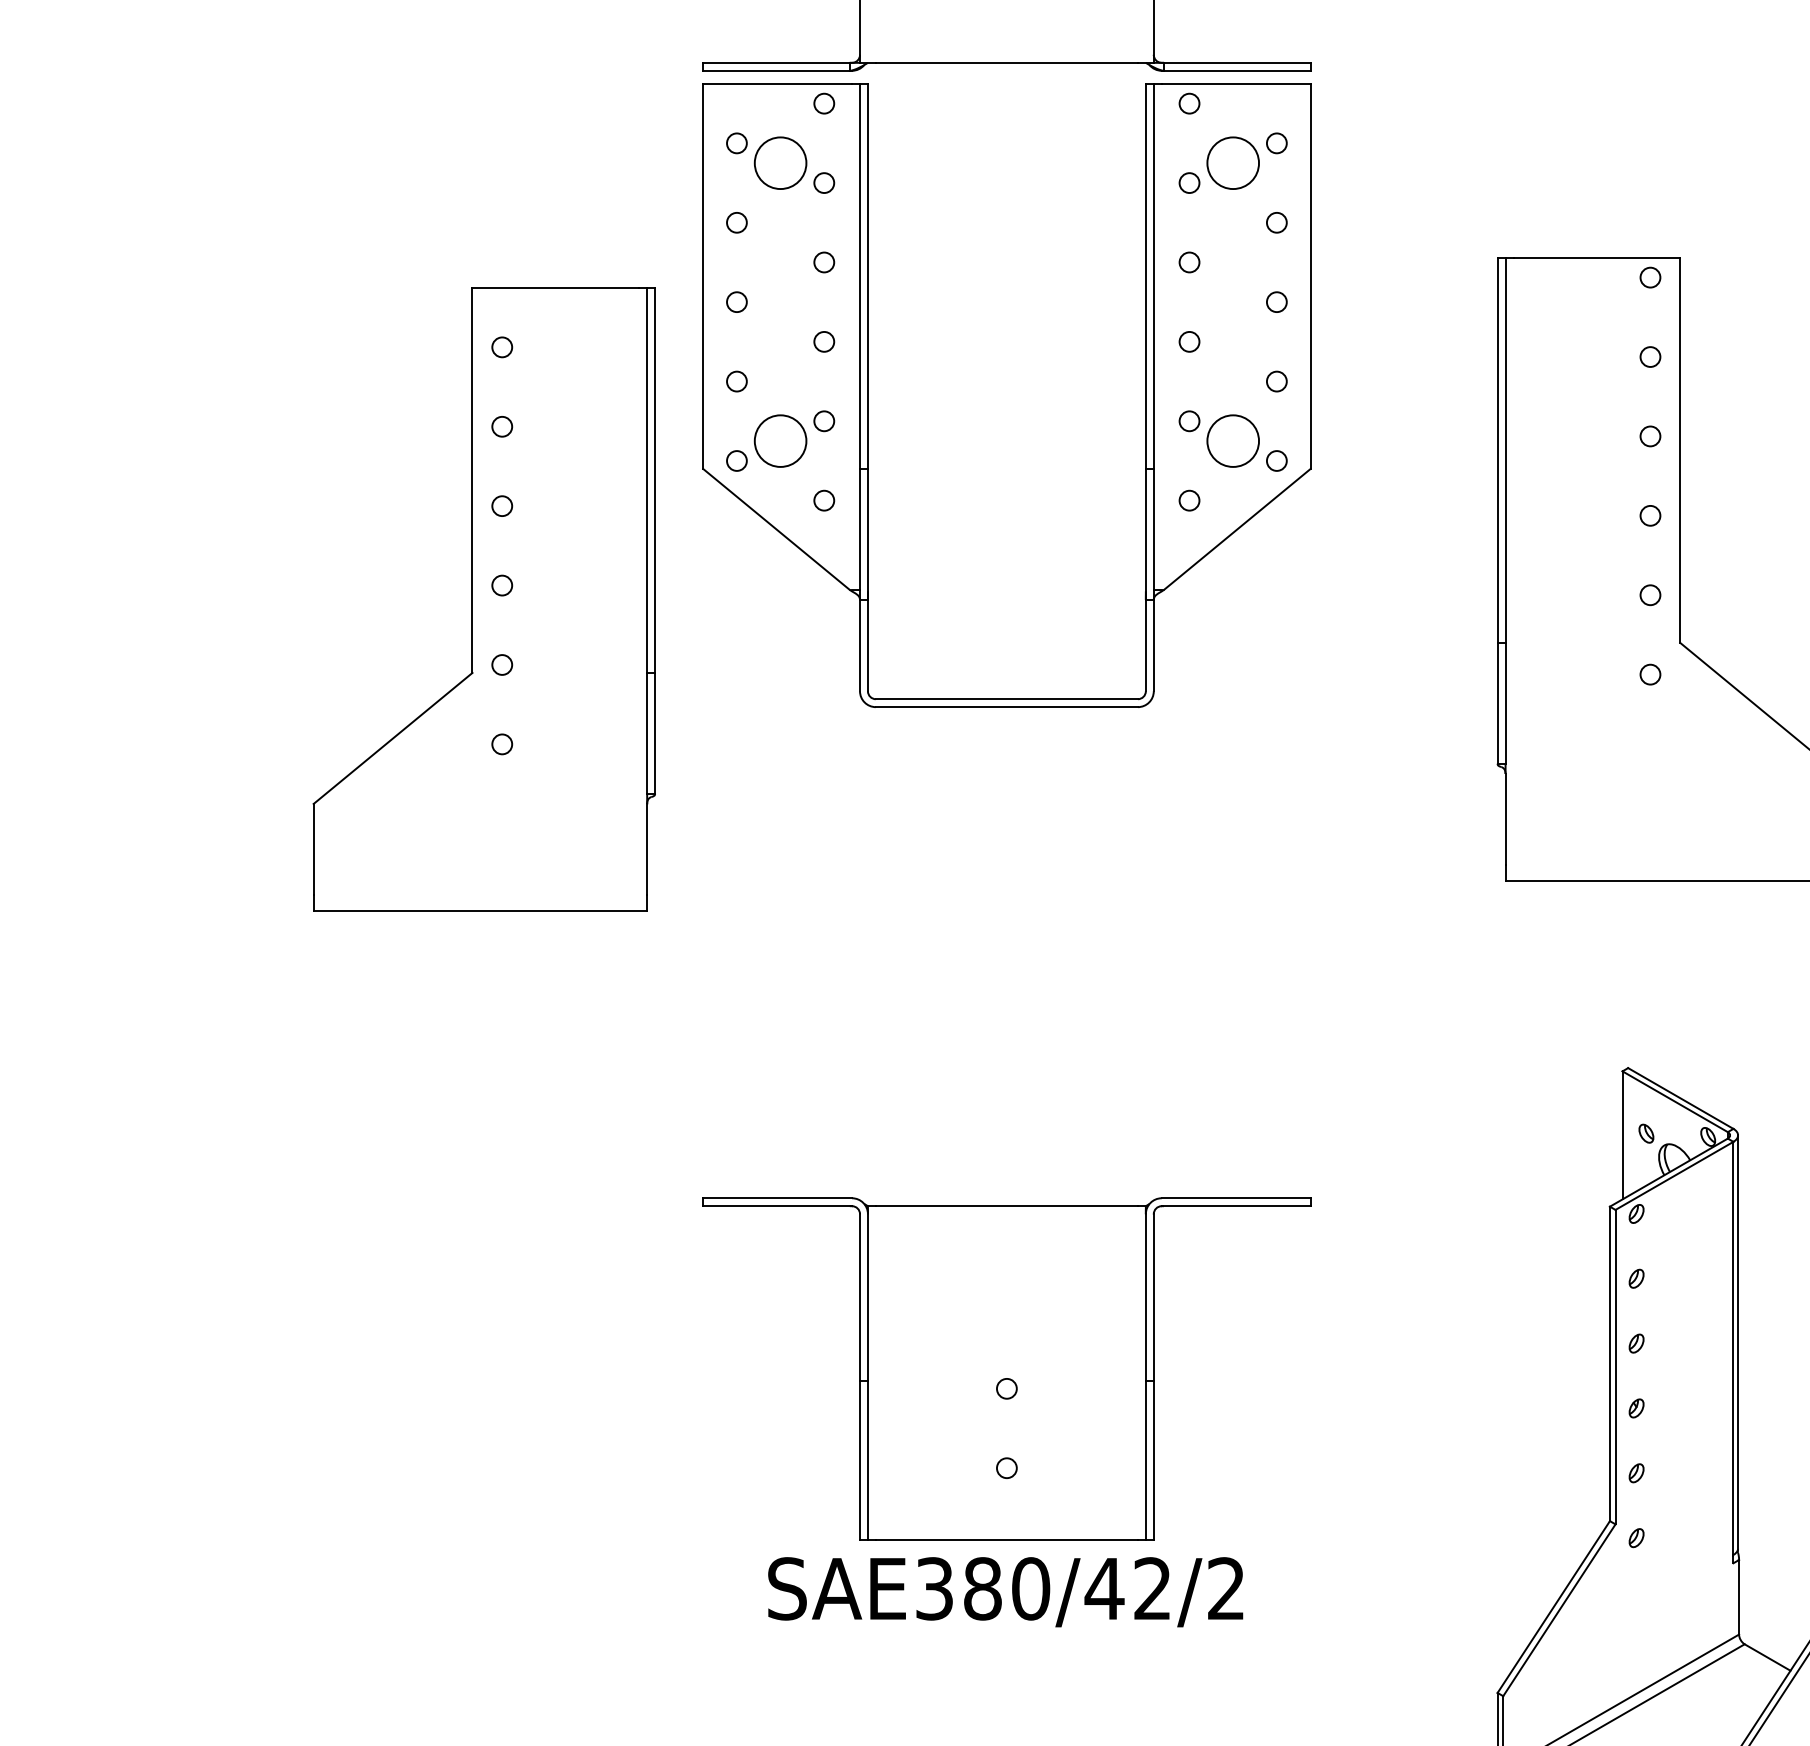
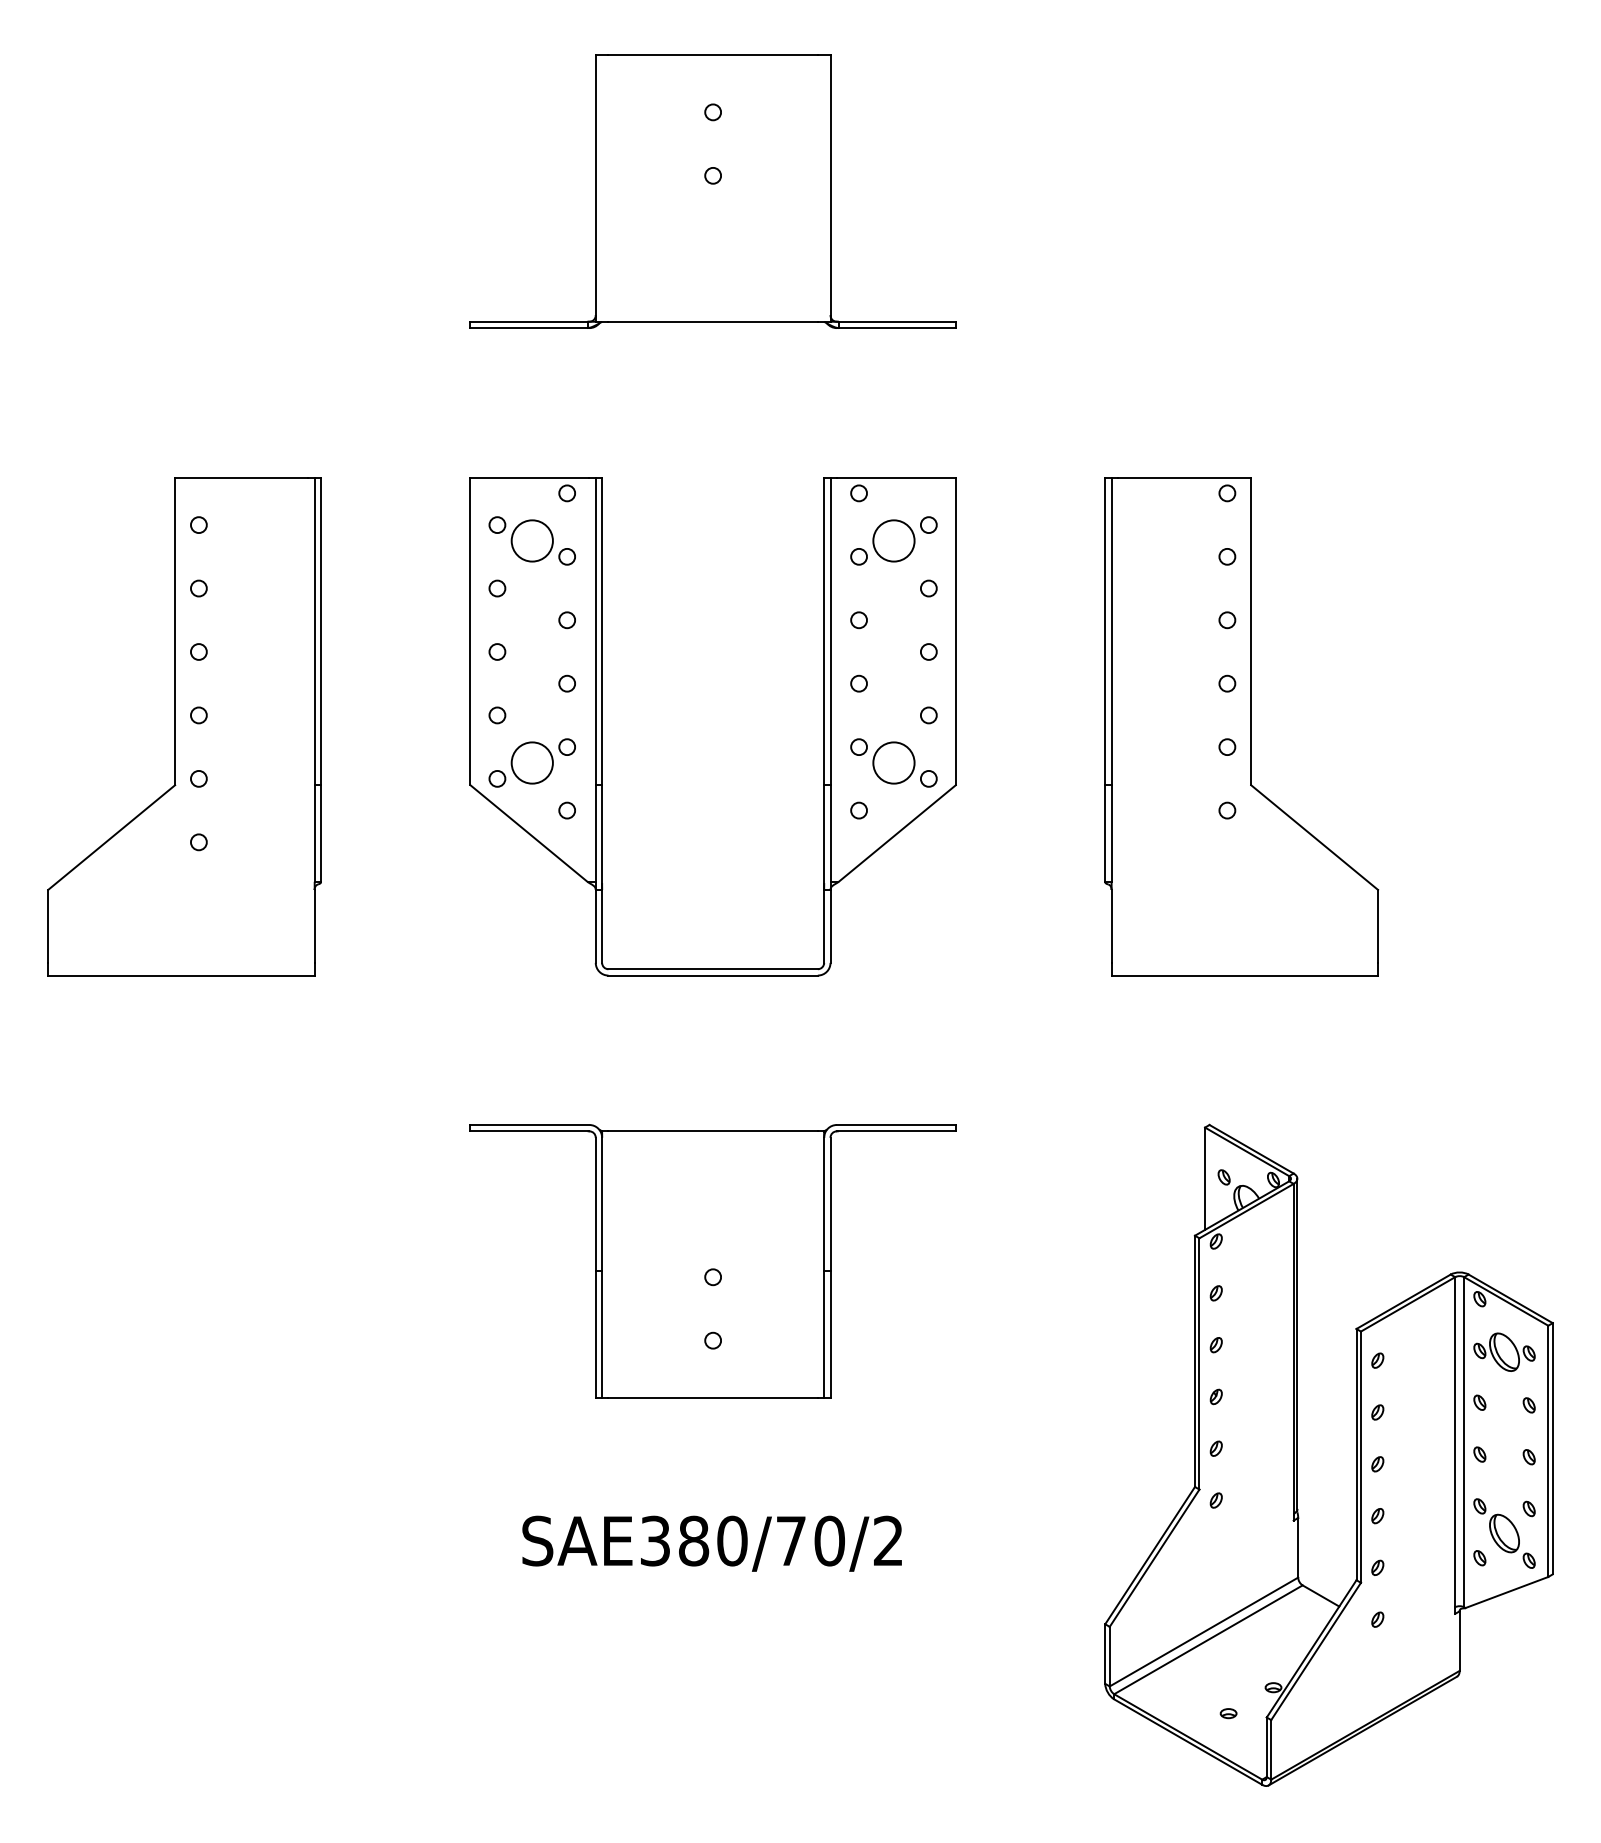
part: (868, 395) -> (602, 726), moved
part: (484, 599) -> (184, 726), moved
part: (1006, 1369) -> (712, 1261), moved
text: (1127, 1588) -> (809, 1540), SAE380/42/2 -> SAE380/70/2

